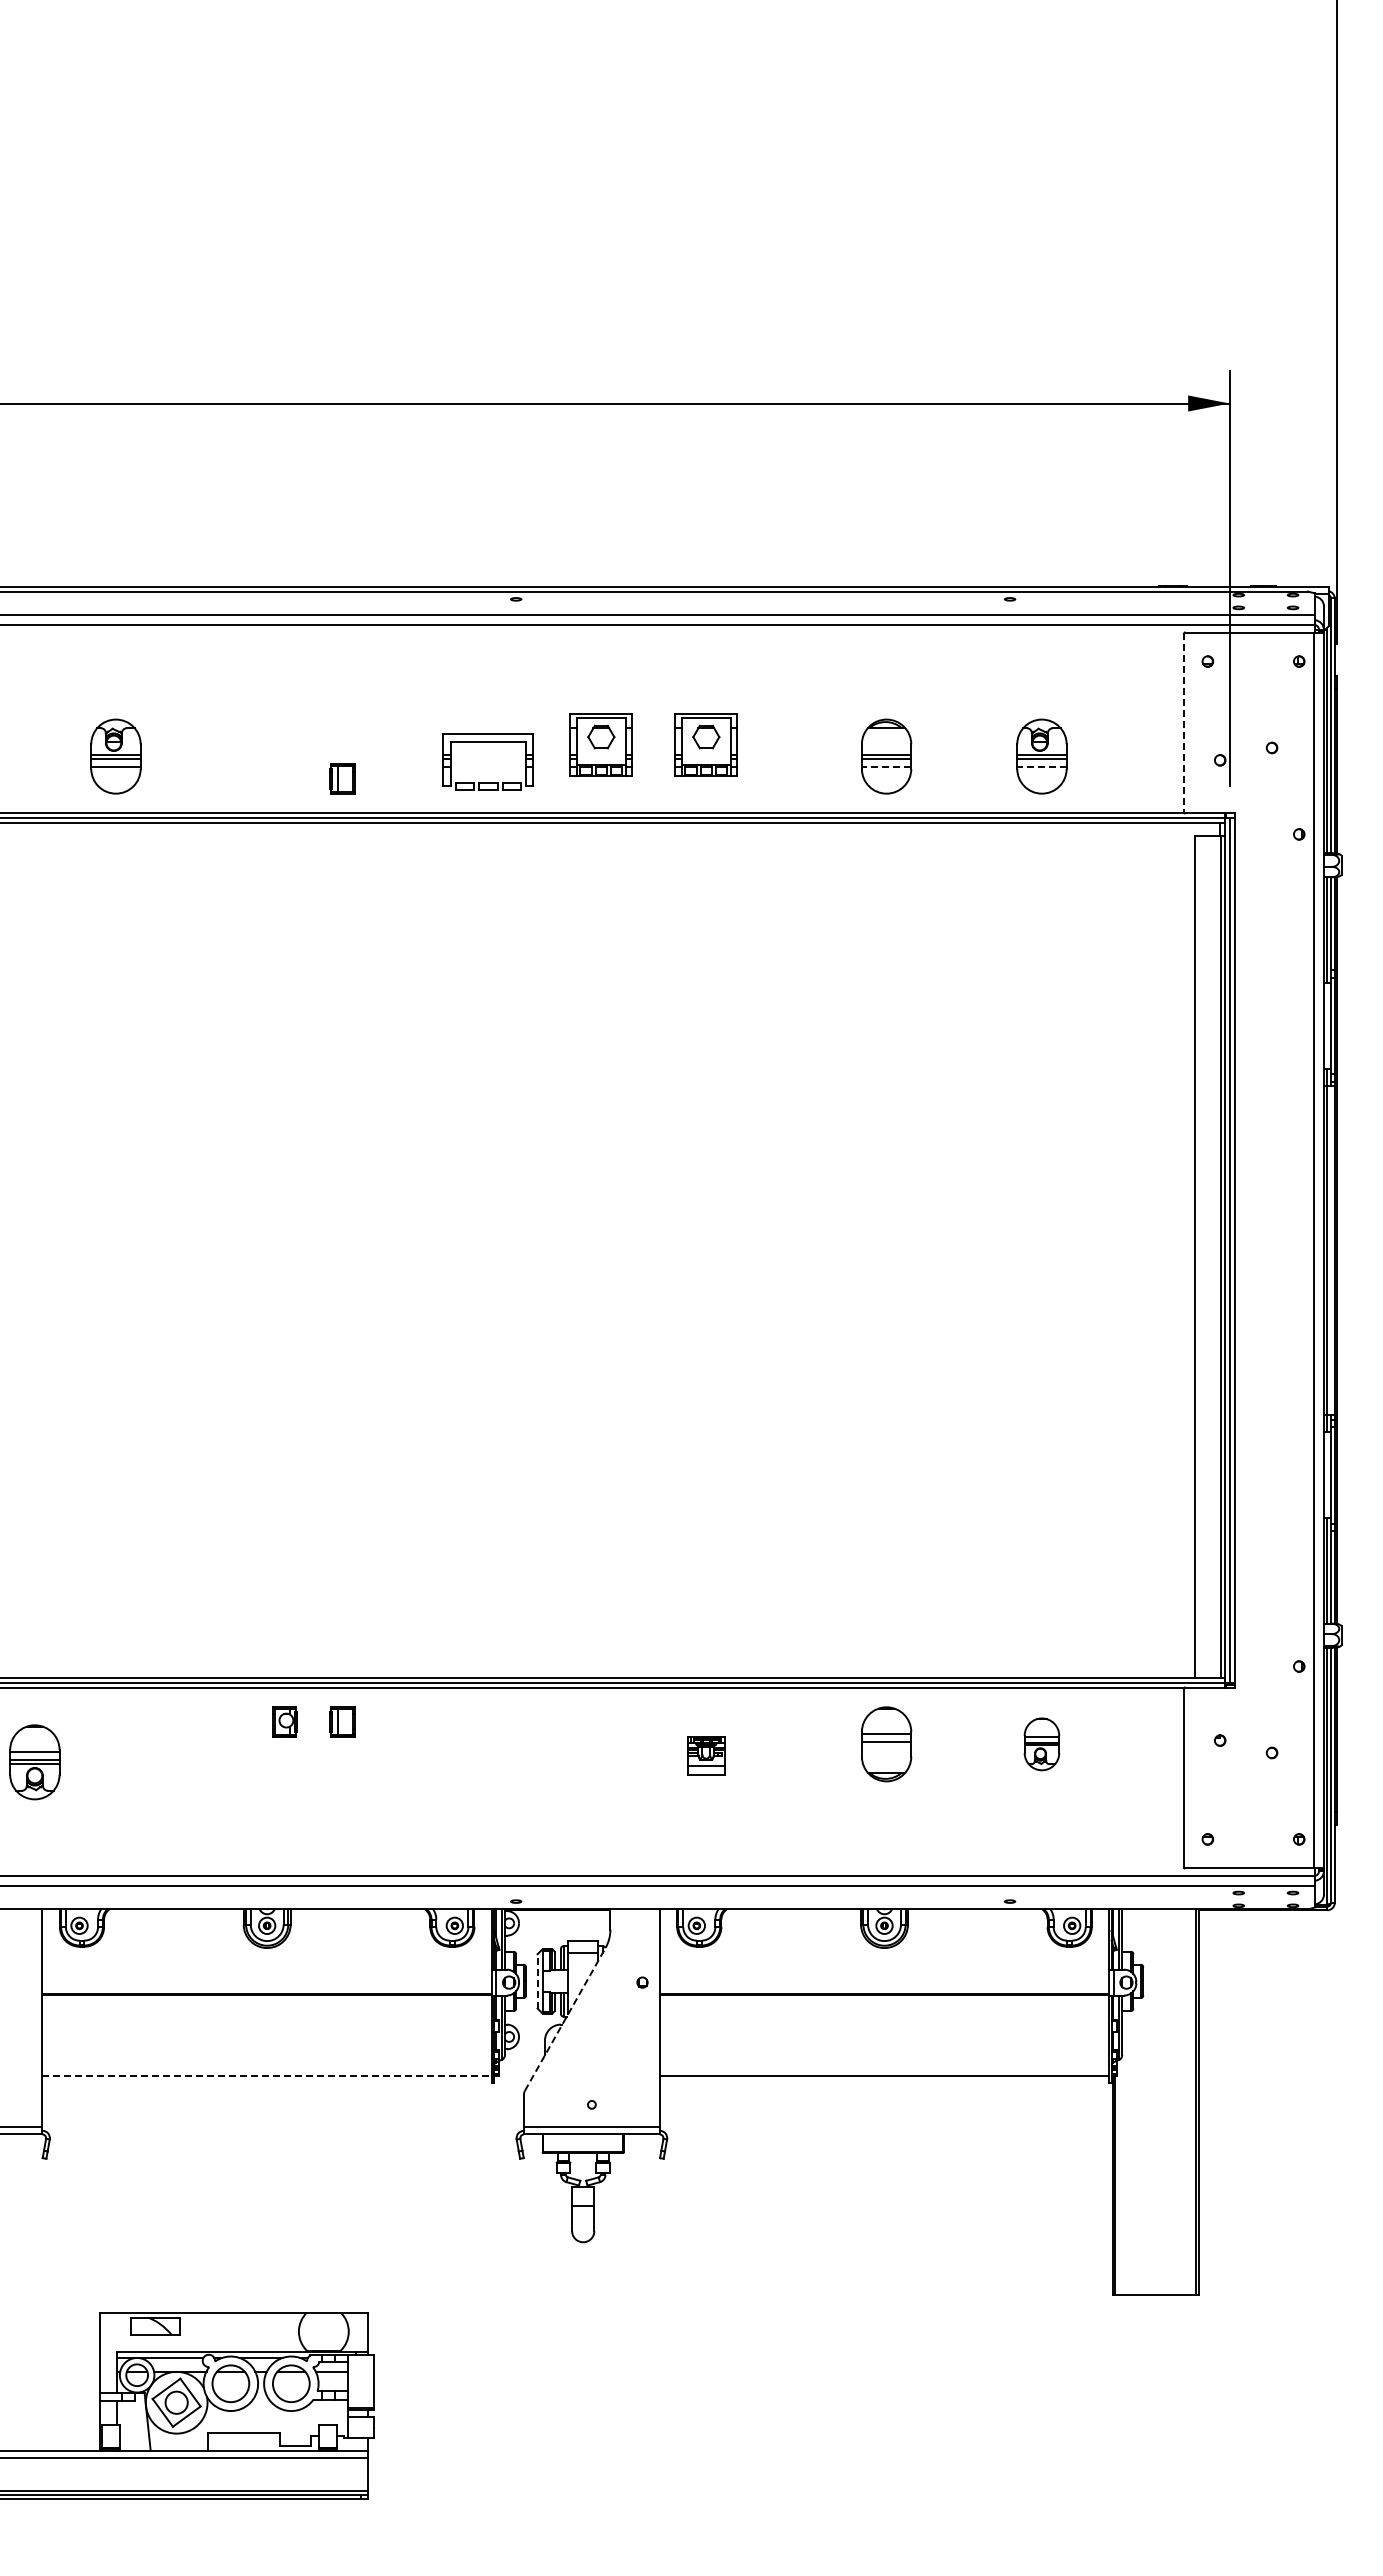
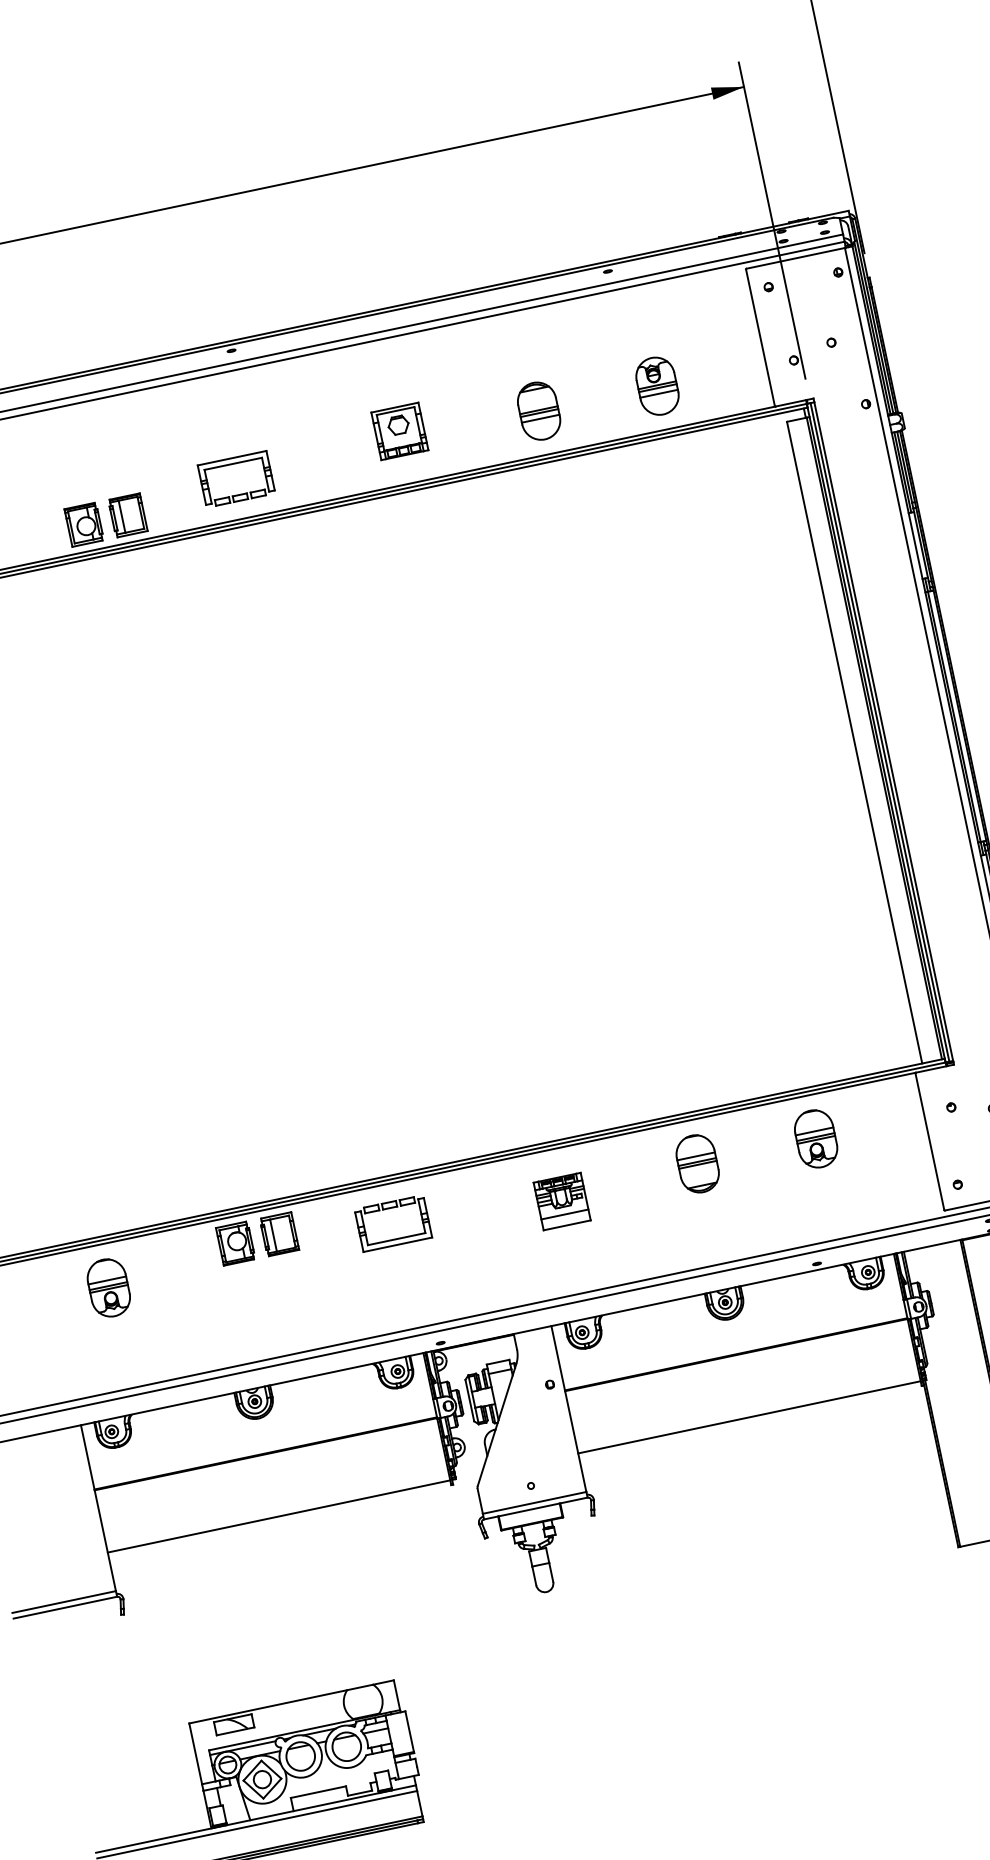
line: (1184, 722) -> (760, 337), dashed -> solid
part: (600, 744) -> (319, 447), removed
line: (886, 766) -> (540, 418), dashed -> solid
line: (1041, 766) -> (658, 393), dashed -> solid
part: (284, 778) -> (83, 524), added
part: (342, 778) -> (127, 515), size x1.67
part: (487, 1718) -> (389, 1208), added
part: (284, 1721) -> (235, 1243), size x1.67
part: (342, 1721) -> (279, 1233), size x1.67
part: (1041, 1744) -> (815, 1139), size x1.43
line: (886, 1745) -> (697, 1164), added
part: (705, 1755) -> (561, 1201), size x1.67
part: (34, 1762) -> (108, 1288), moved
line: (537, 1980) -> (469, 1399), dashed -> solid
line: (565, 2018) -> (497, 1424), dashed -> solid
line: (267, 2076) -> (279, 1516), dashed -> solid

